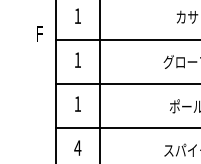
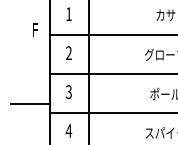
text: (77, 59) -> (68, 52), 1 -> 2
text: (77, 103) -> (68, 91), 1 -> 3
line: (34, 117) -> (30, 103), added

